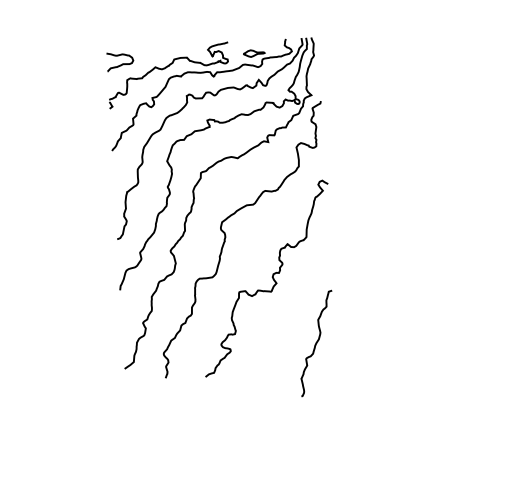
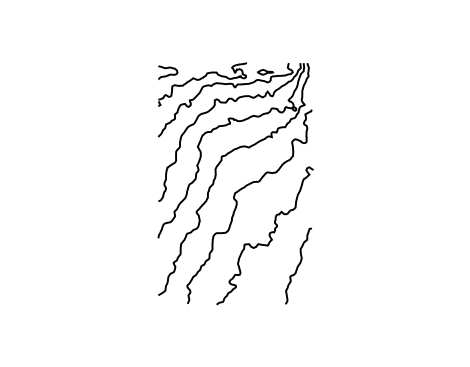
curve: (316, 342) -> (298, 265), moved

